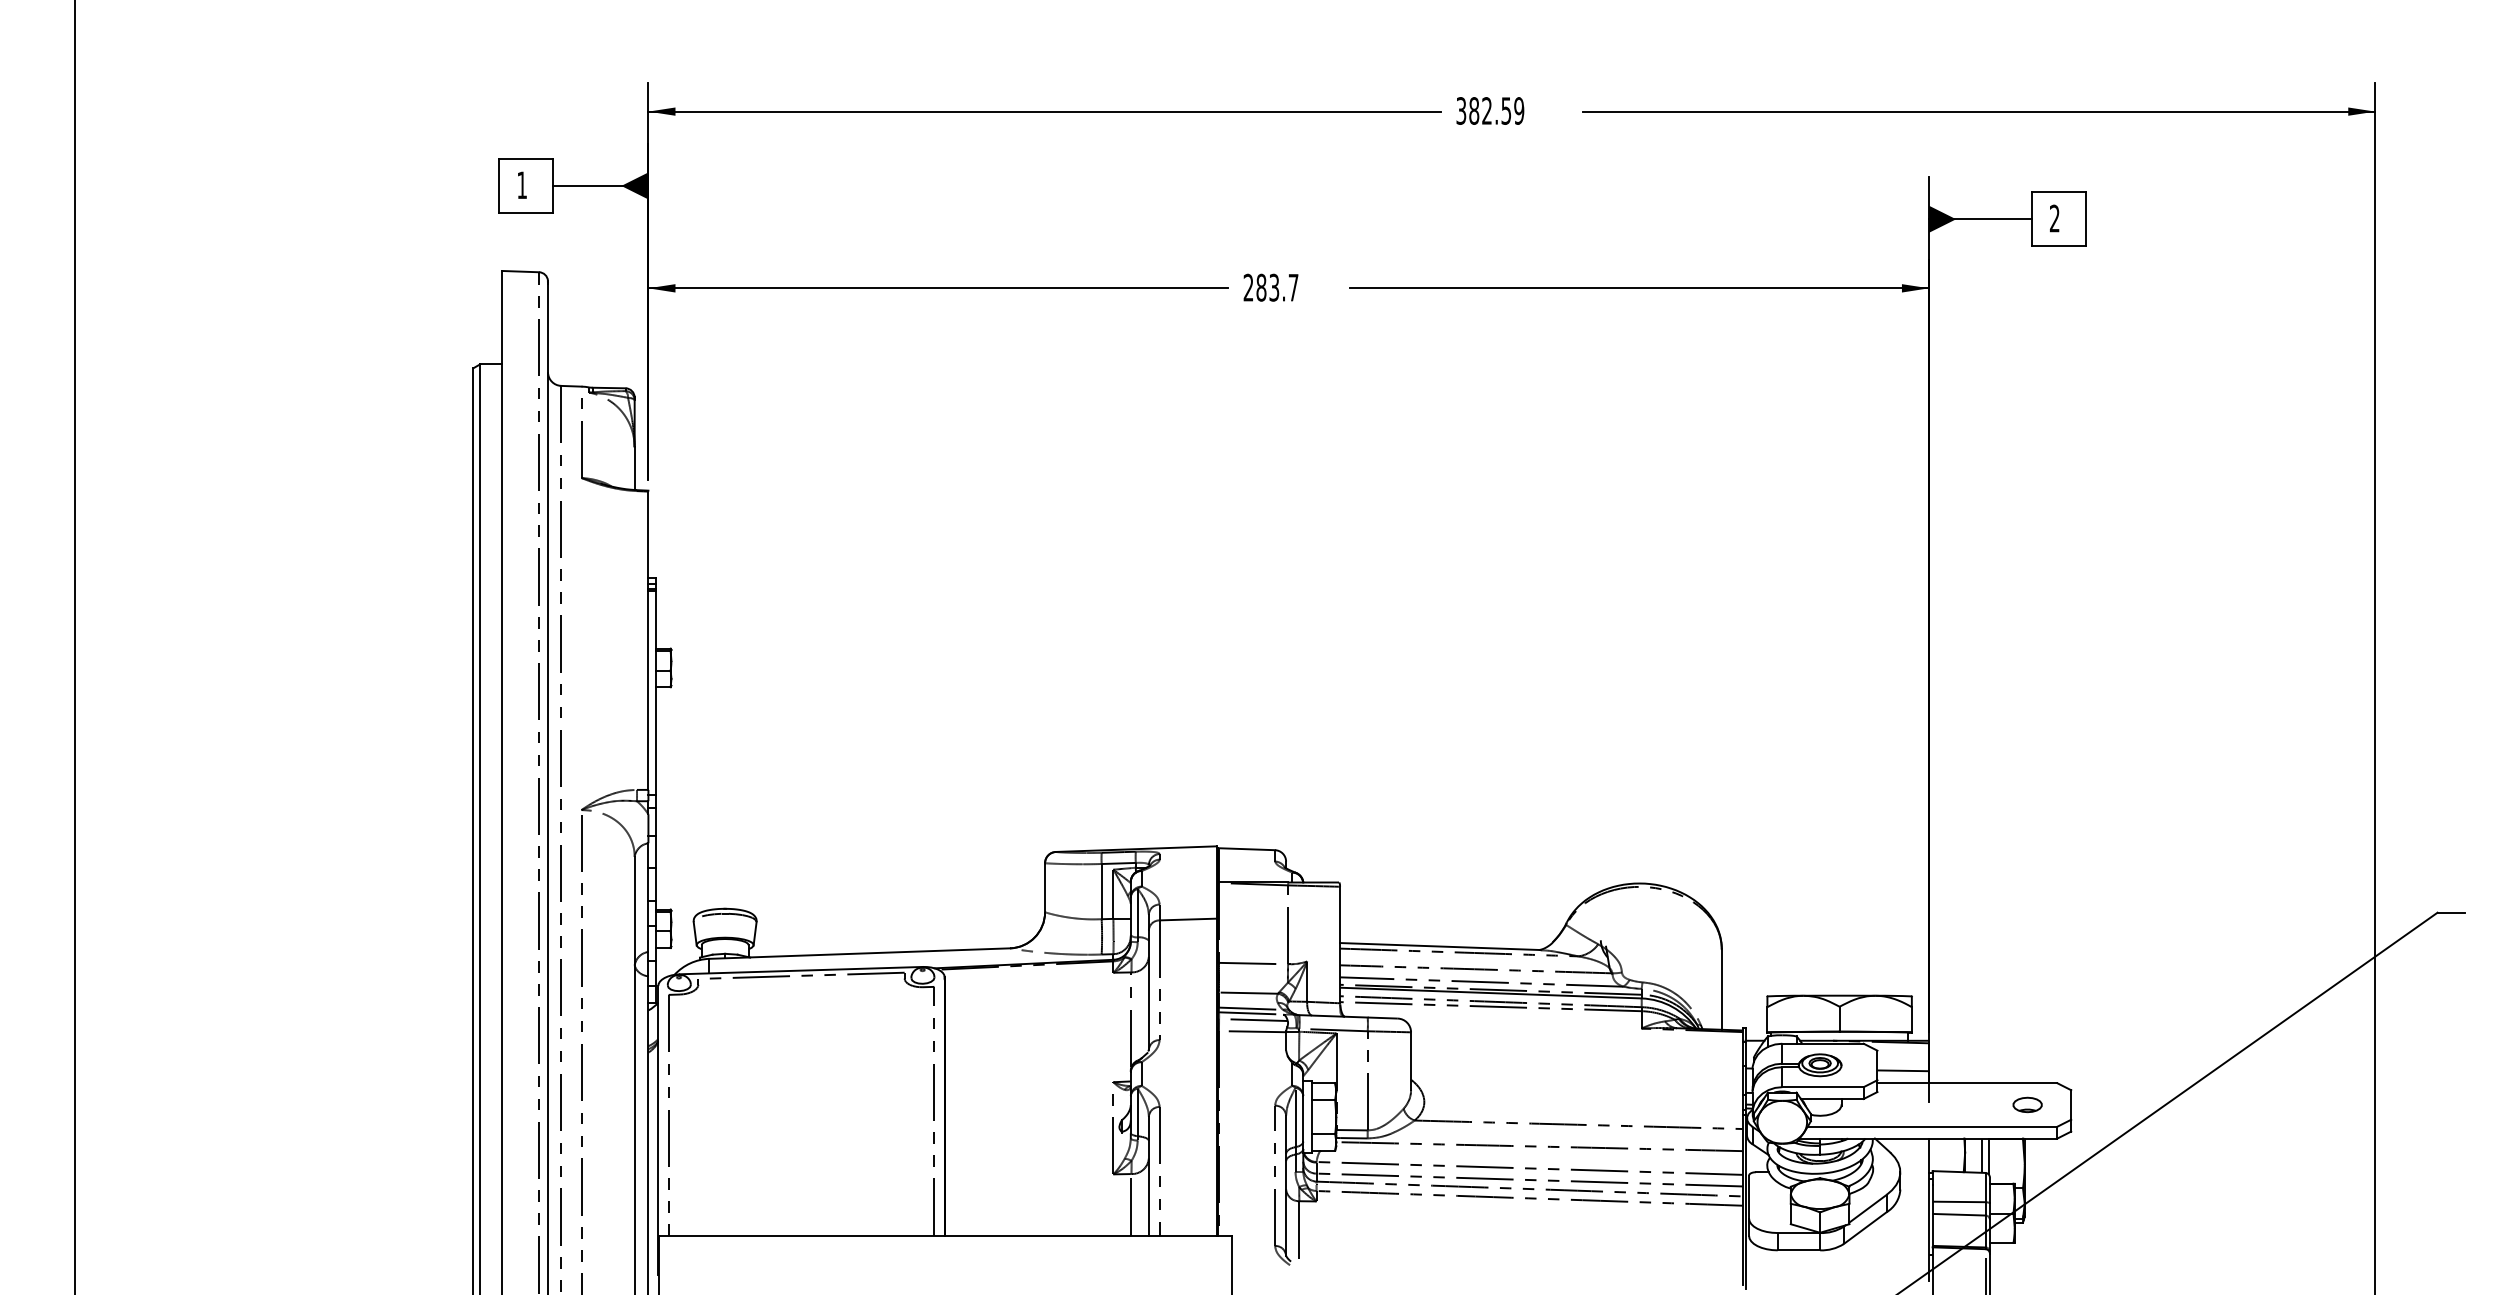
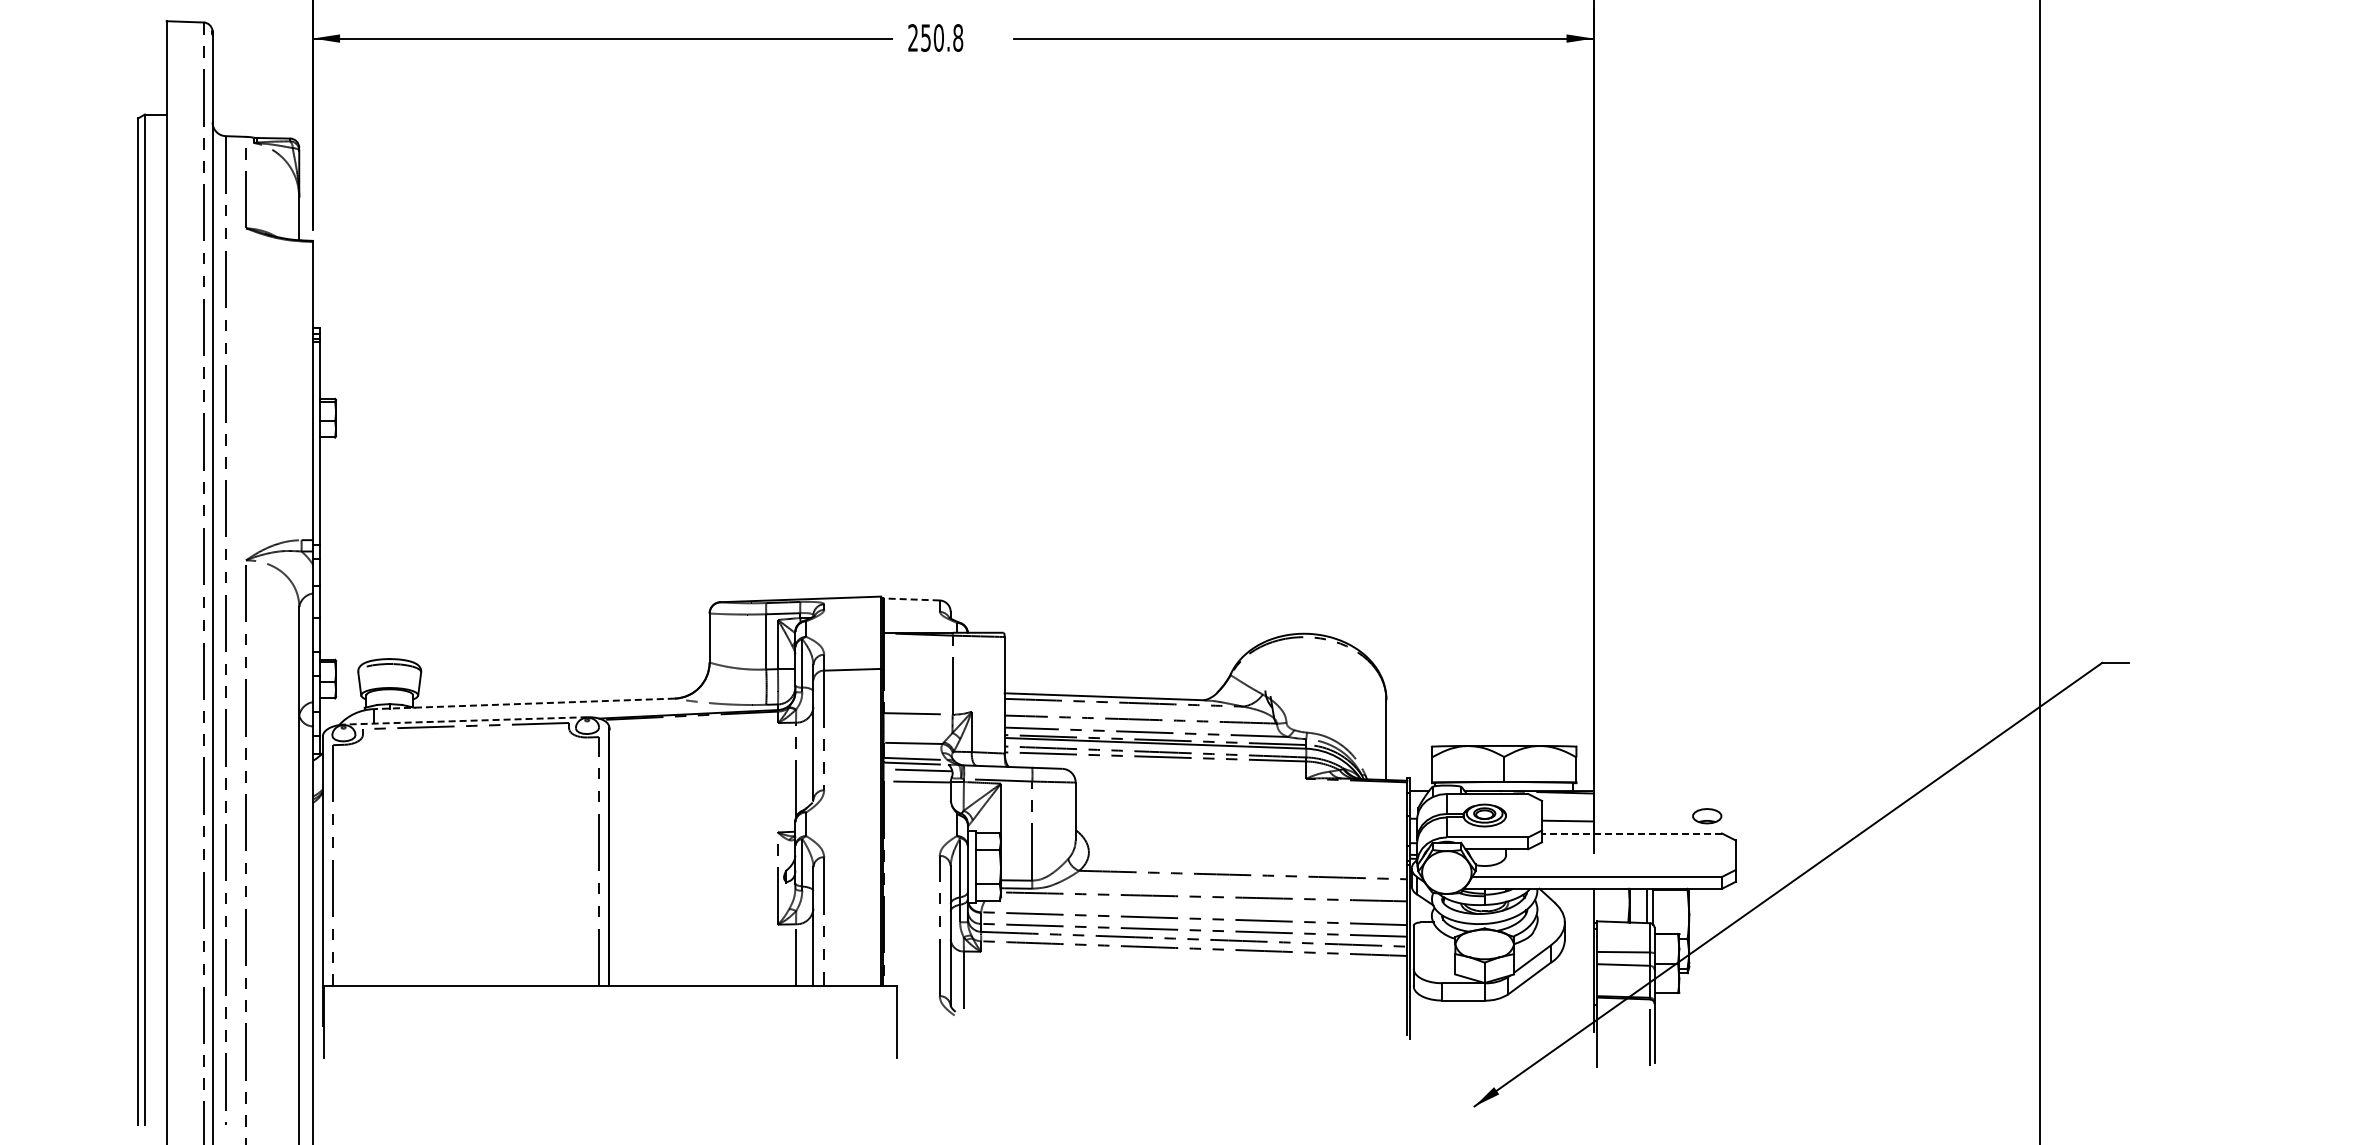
text: (1277, 287) -> (942, 37), 283.7 -> 250.8
line: (1246, 849) -> (911, 599), solid -> dashed
line: (859, 953) -> (524, 703), solid -> dashed
line: (801, 970) -> (466, 720), solid -> dashed
line: (1967, 1083) -> (1632, 833), solid -> dashed
part: (2027, 1104) -> (1707, 815), moved

